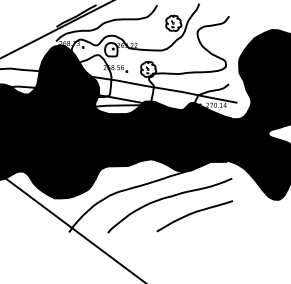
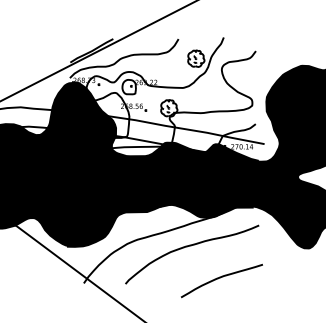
curve: (193, 213) -> (220, 278), moved

